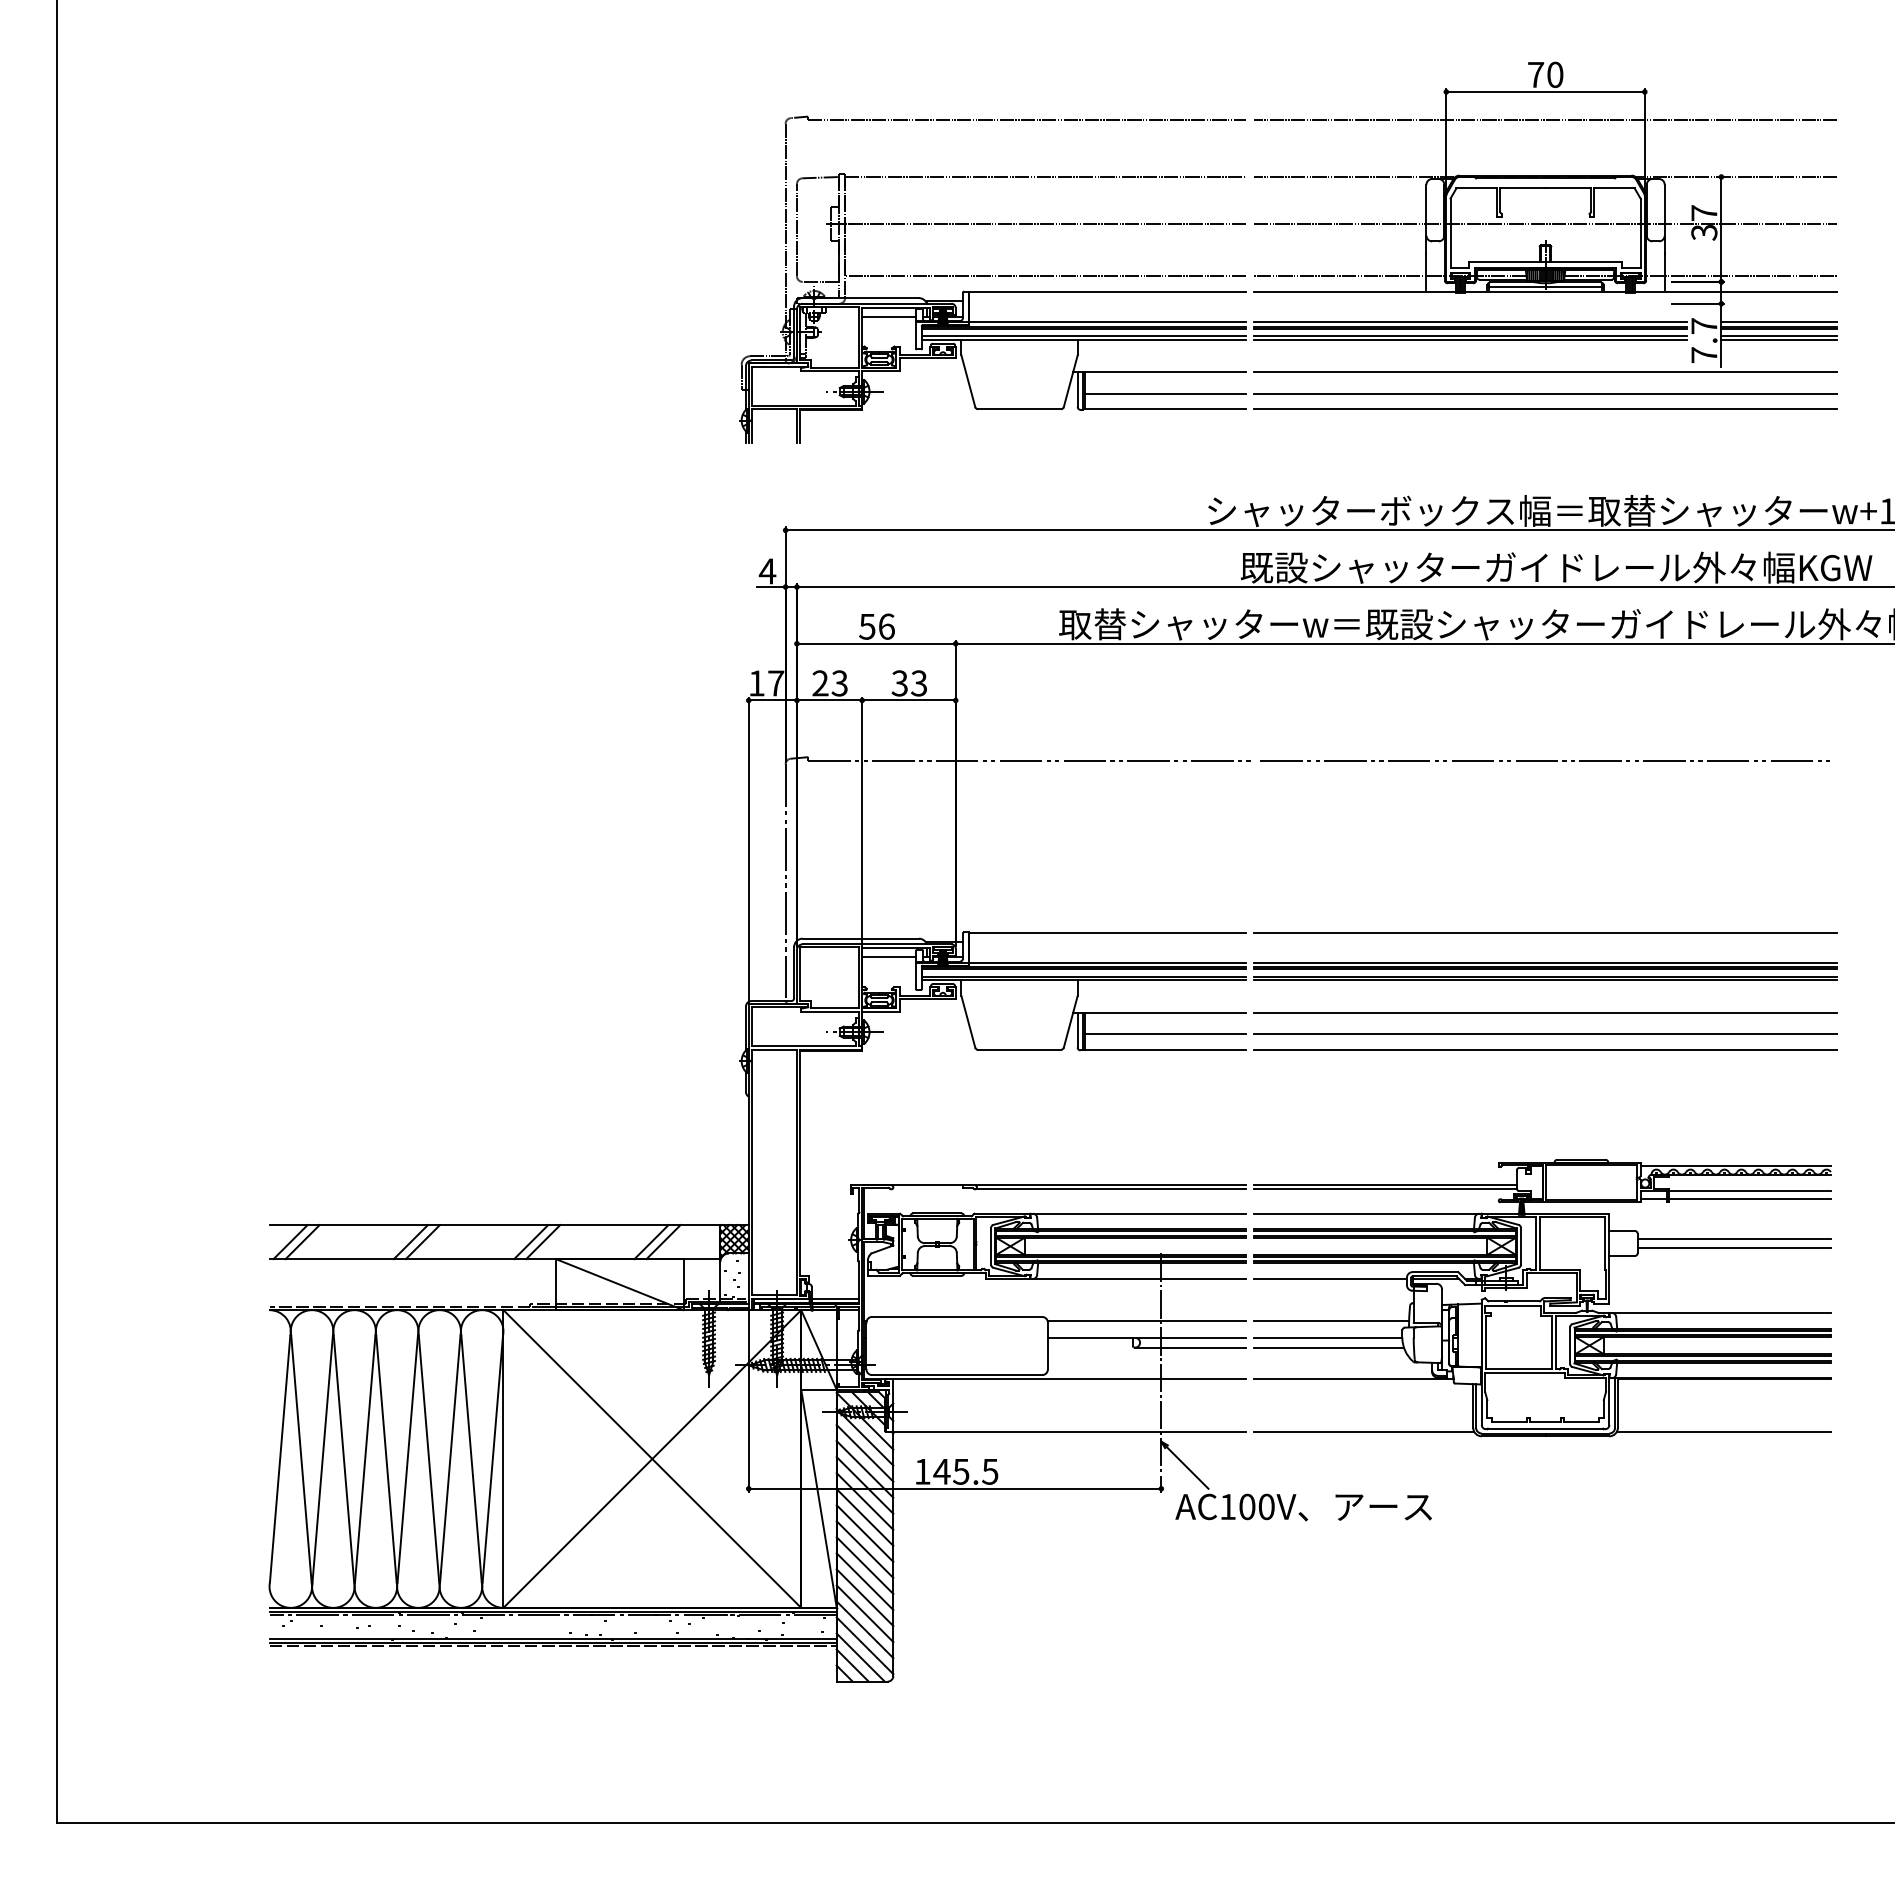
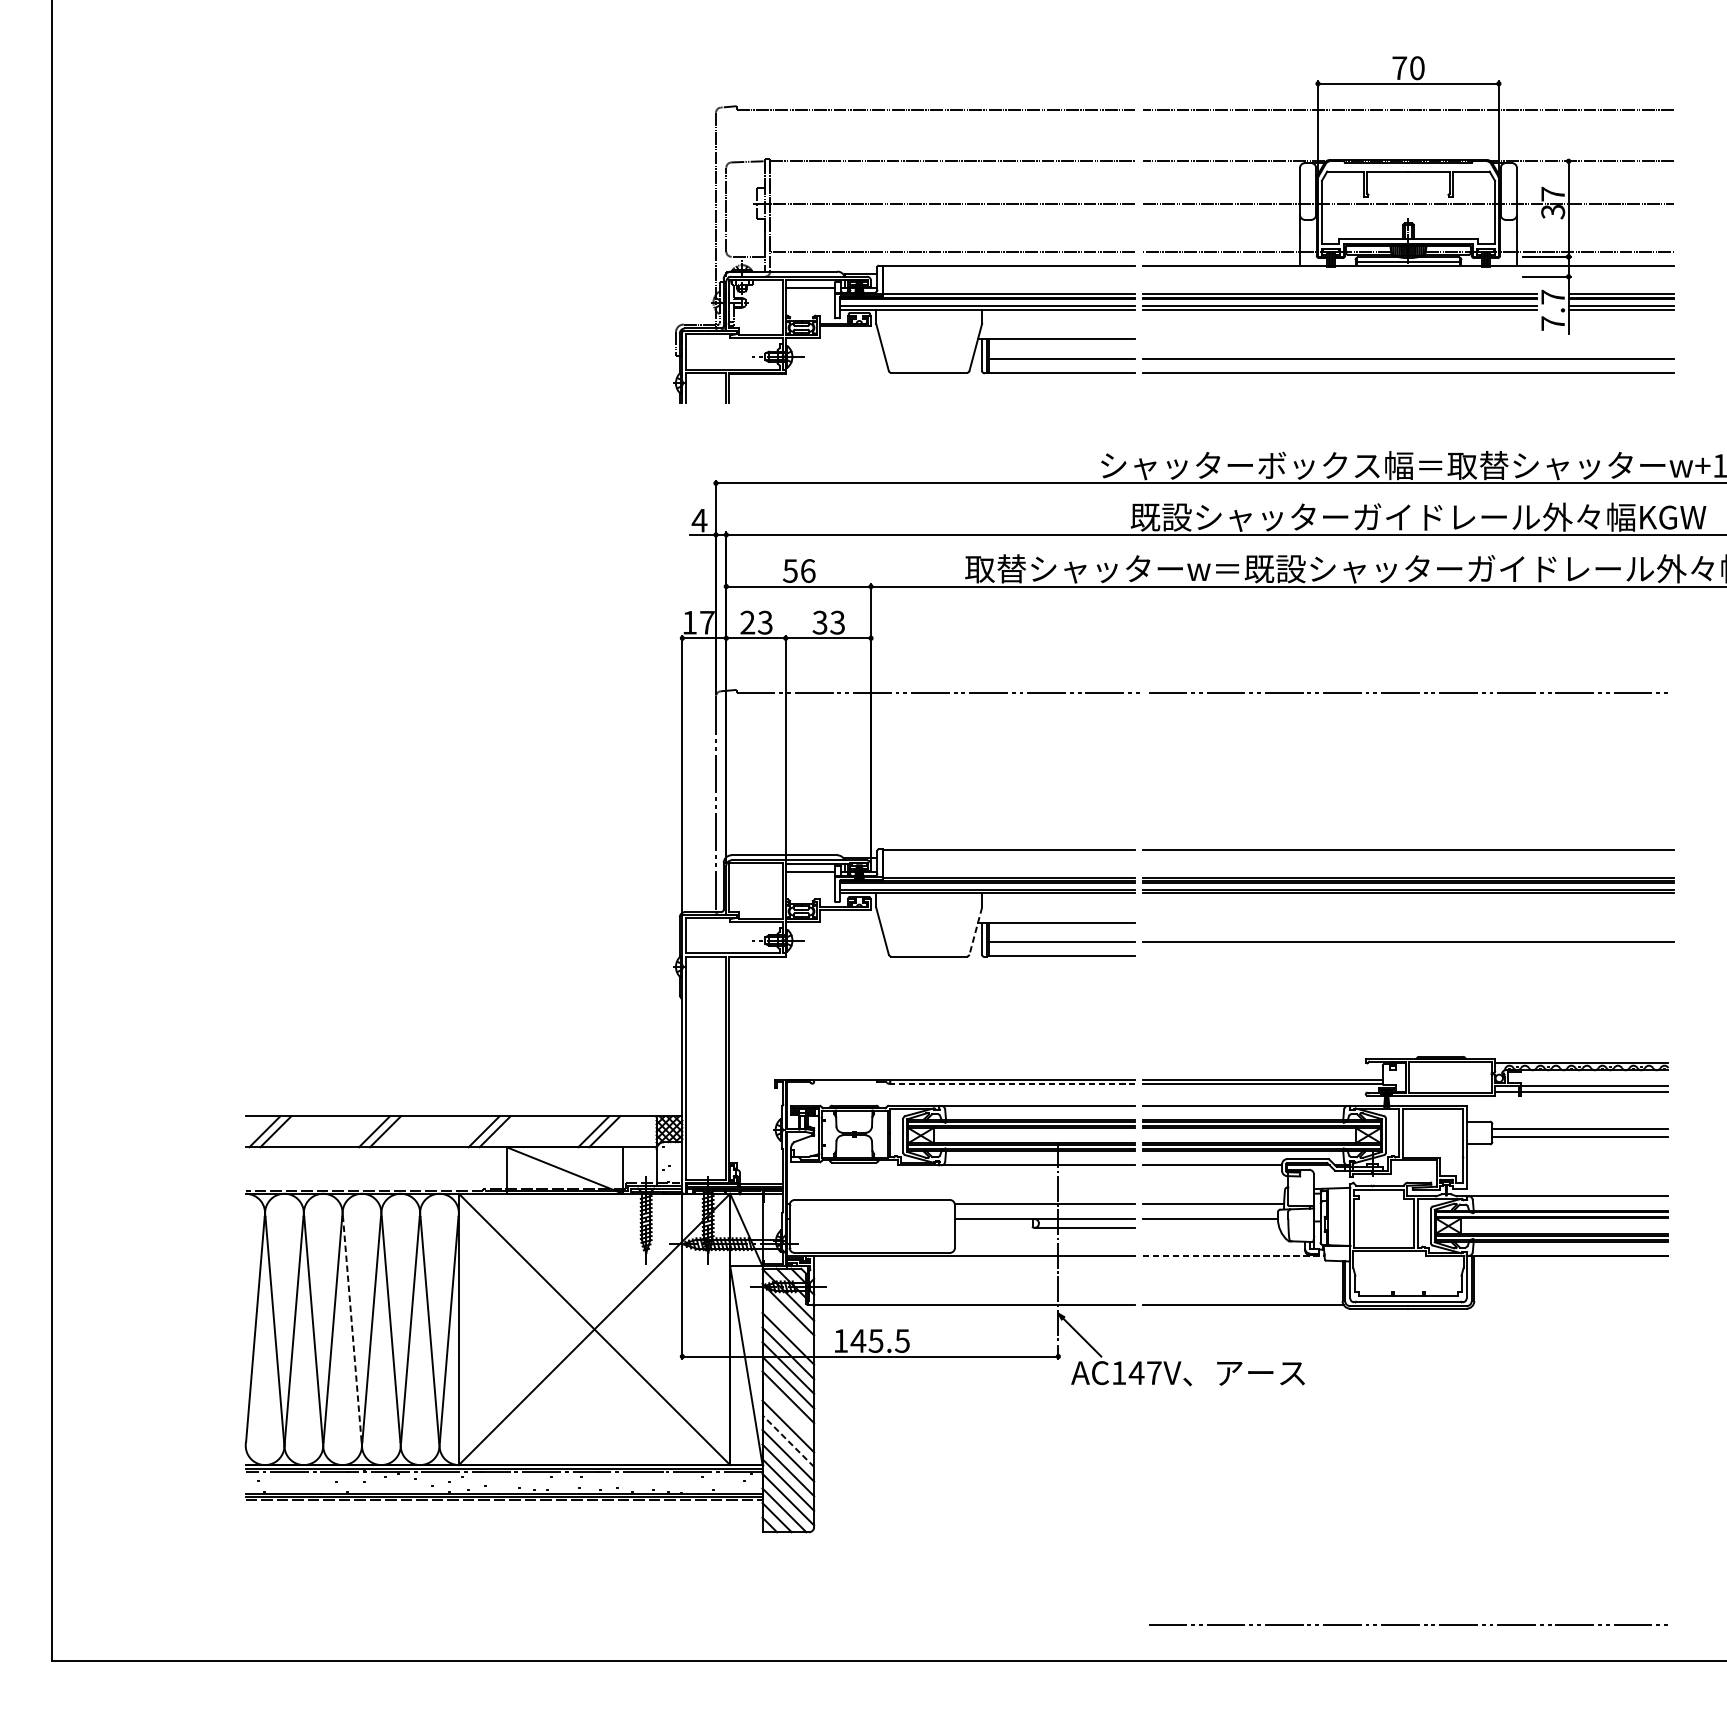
line: (1545, 372) -> (1408, 339), removed
line: (1545, 1012) -> (1408, 922), removed
line: (1070, 1021) -> (975, 930), solid -> dashed
line: (1545, 1049) -> (1408, 956), removed
line: (1110, 1189) -> (1012, 1083), solid -> dashed
line: (1328, 1347) -> (1210, 1227), removed
line: (1353, 1378) -> (1233, 1256), solid -> dashed
line: (1723, 1432) -> (1570, 1305), removed
line: (864, 1452) -> (787, 1323), removed
line: (386, 1459) -> (352, 1329), solid -> dashed
text: (1256, 1506) -> (1145, 1372), AC100V -> AC147V
line: (864, 1549) -> (787, 1411), removed
line: (864, 1581) -> (787, 1441), solid -> dashed
line: (1544, 1783) -> (1407, 1625), added

